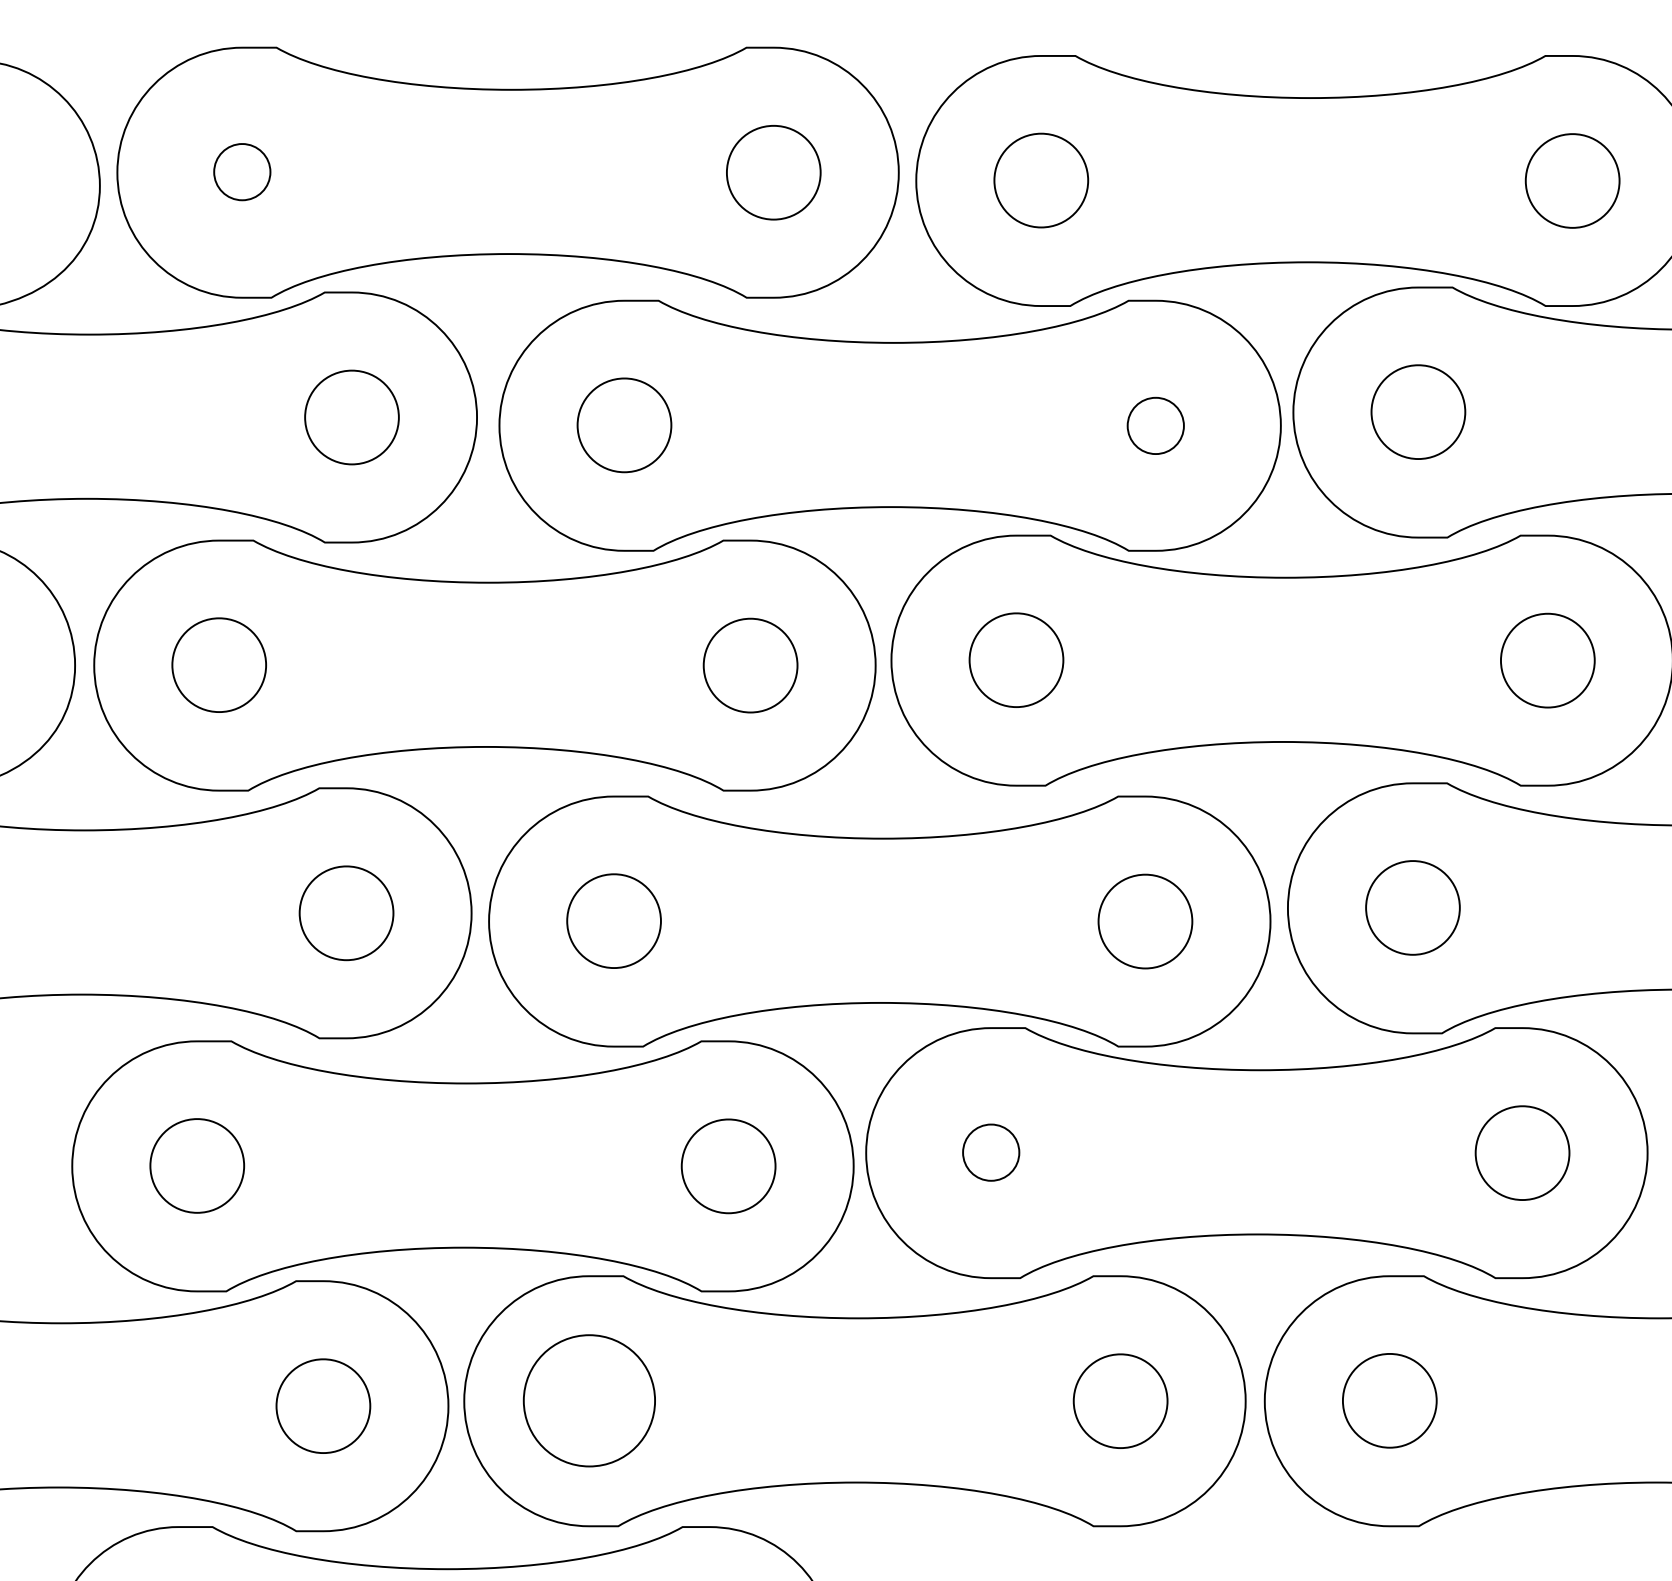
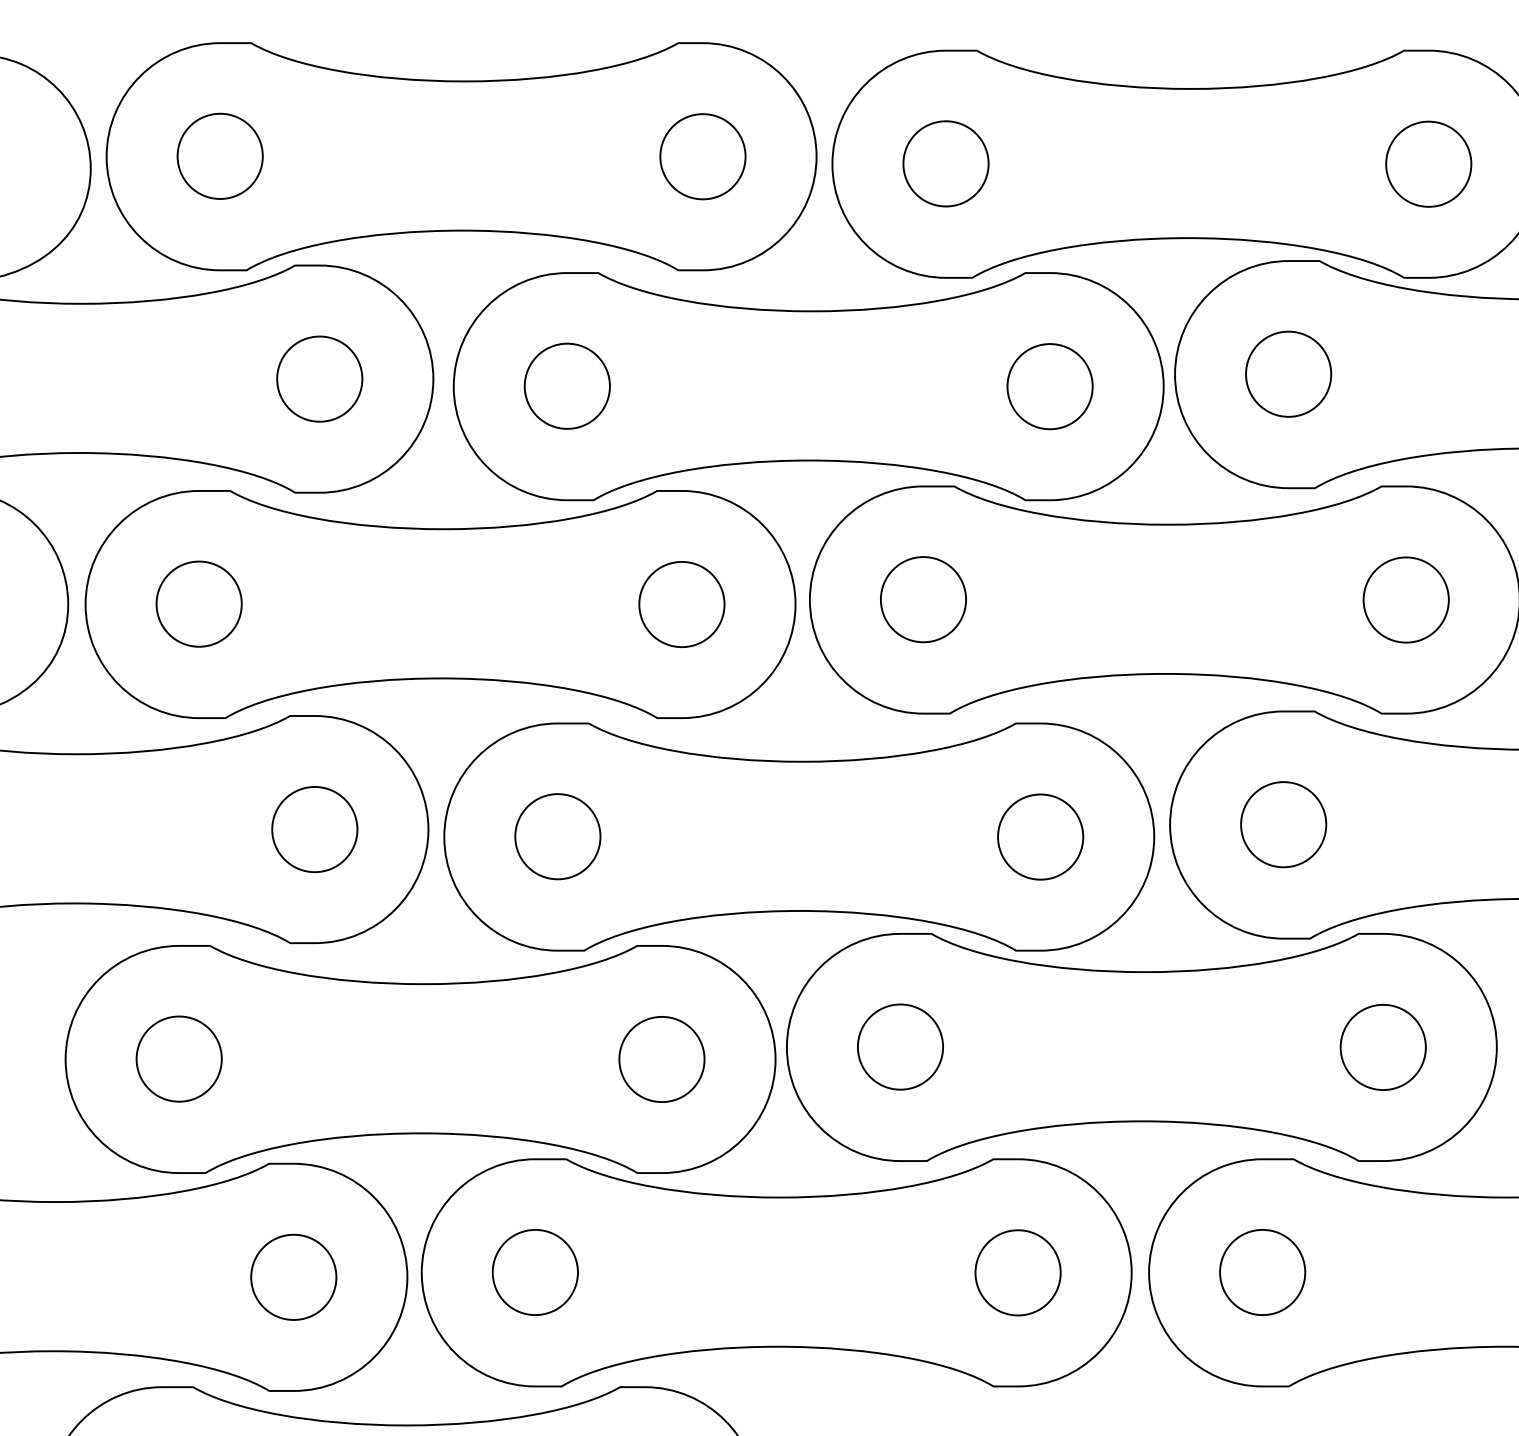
part: (241, 171) -> (219, 155), size x1.67
part: (1155, 425) -> (1049, 386), size x1.67
part: (991, 1152) -> (900, 1046), size x1.67
part: (588, 1400) -> (534, 1272), size x0.71

